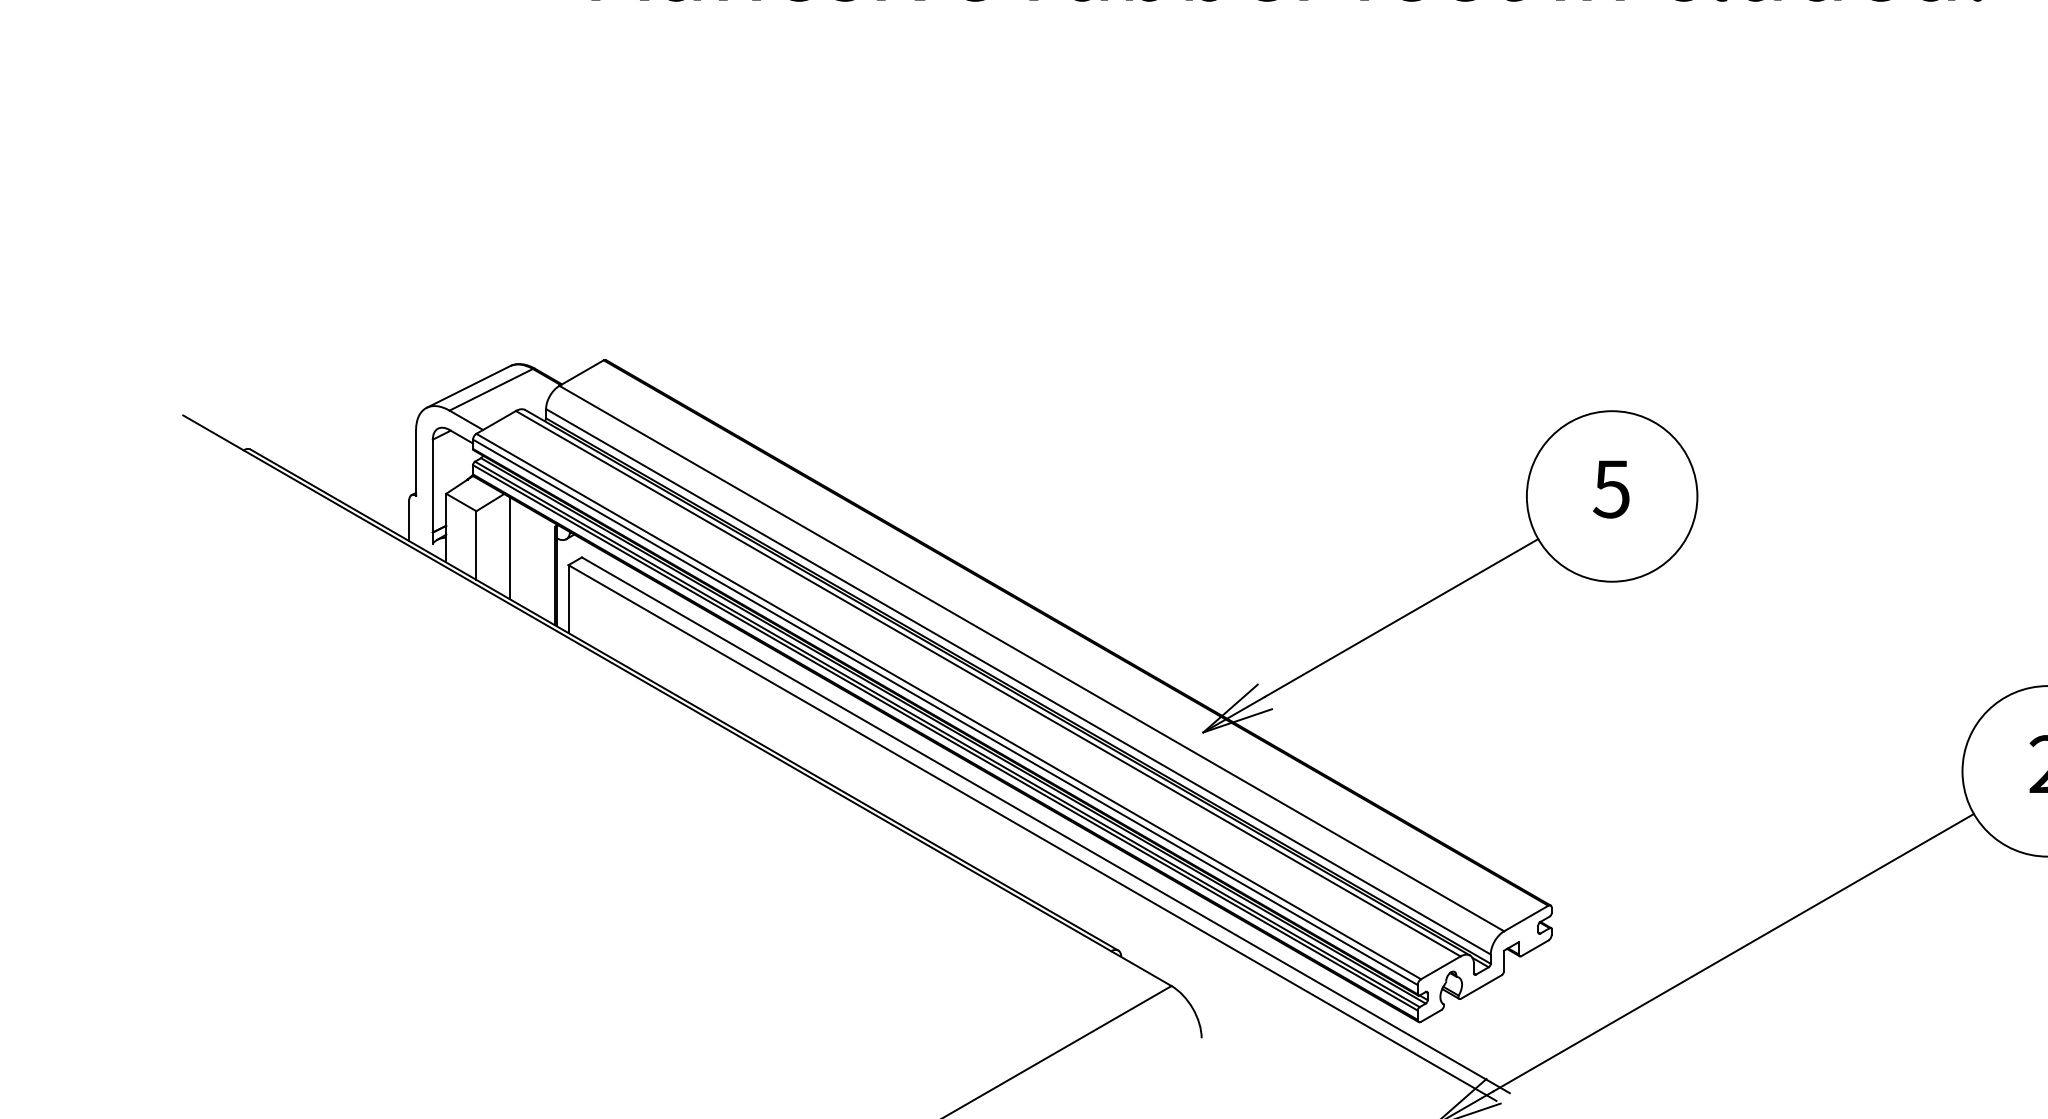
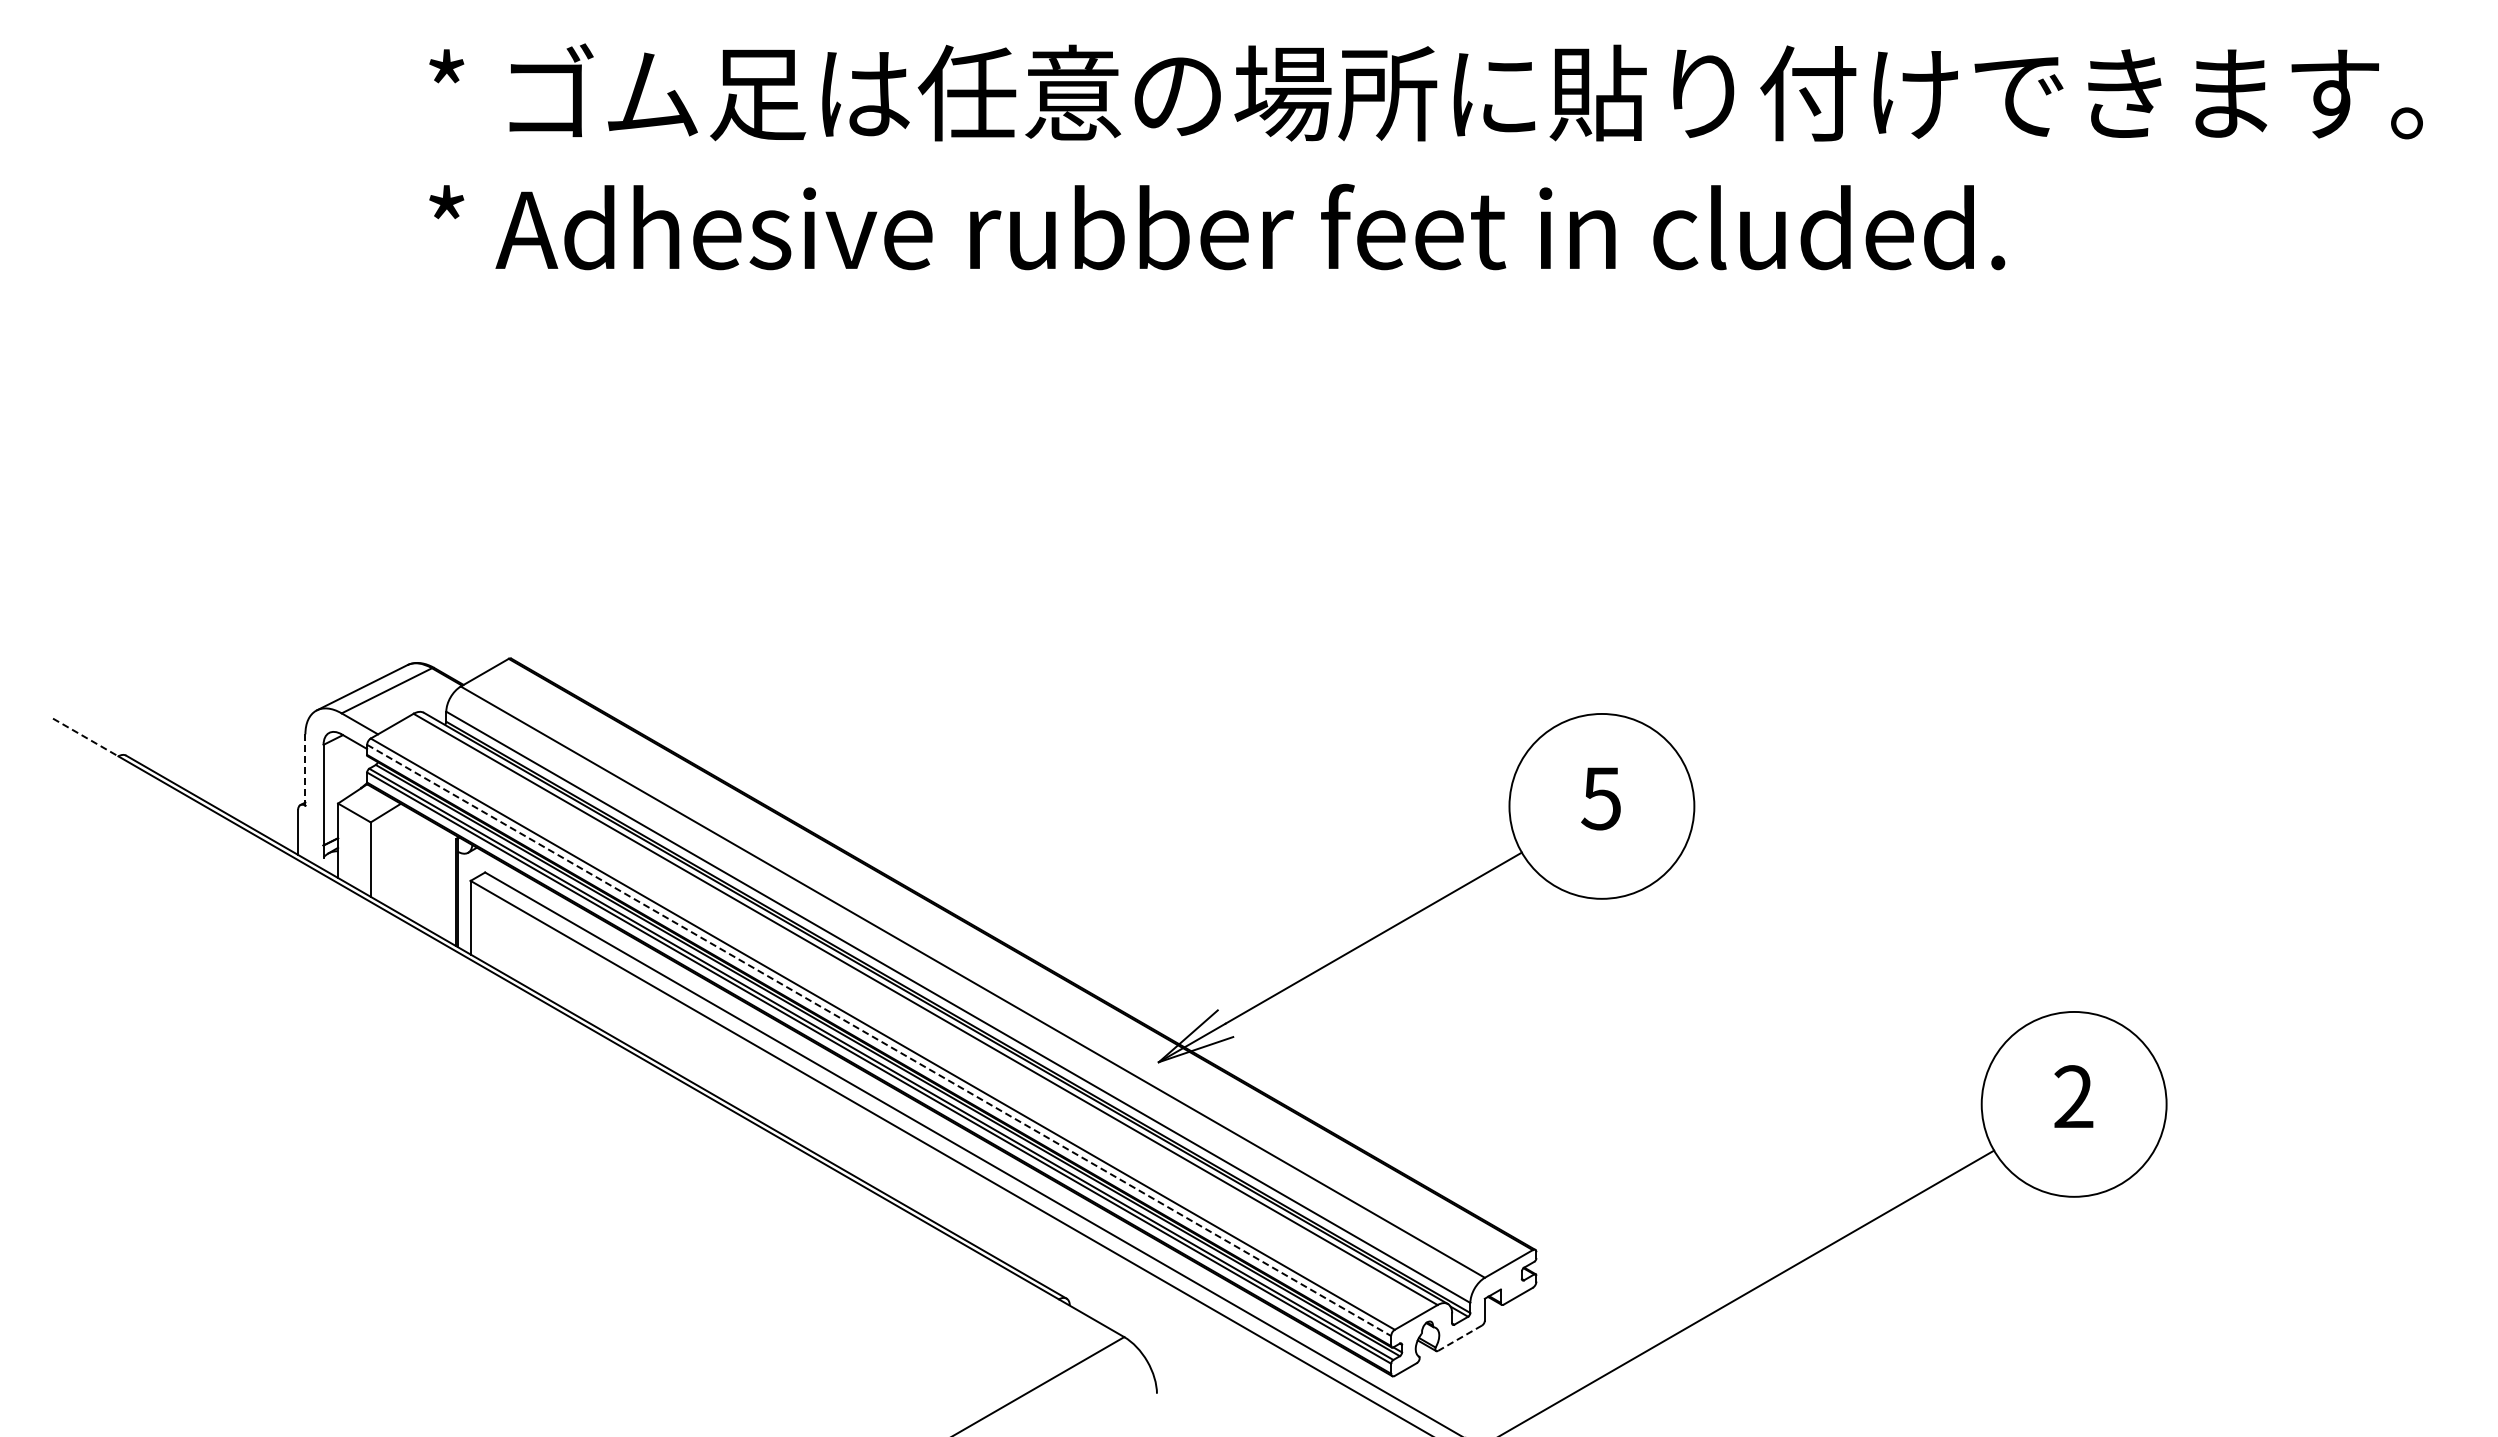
line: (213, 432) -> (85, 737), solid -> dashed
line: (416, 462) -> (305, 769), solid -> dashed
line: (510, 548) -> (407, 862), removed
line: (945, 712) -> (879, 1040), solid -> dashed
line: (1480, 987) -> (1459, 1338), solid -> dashed

